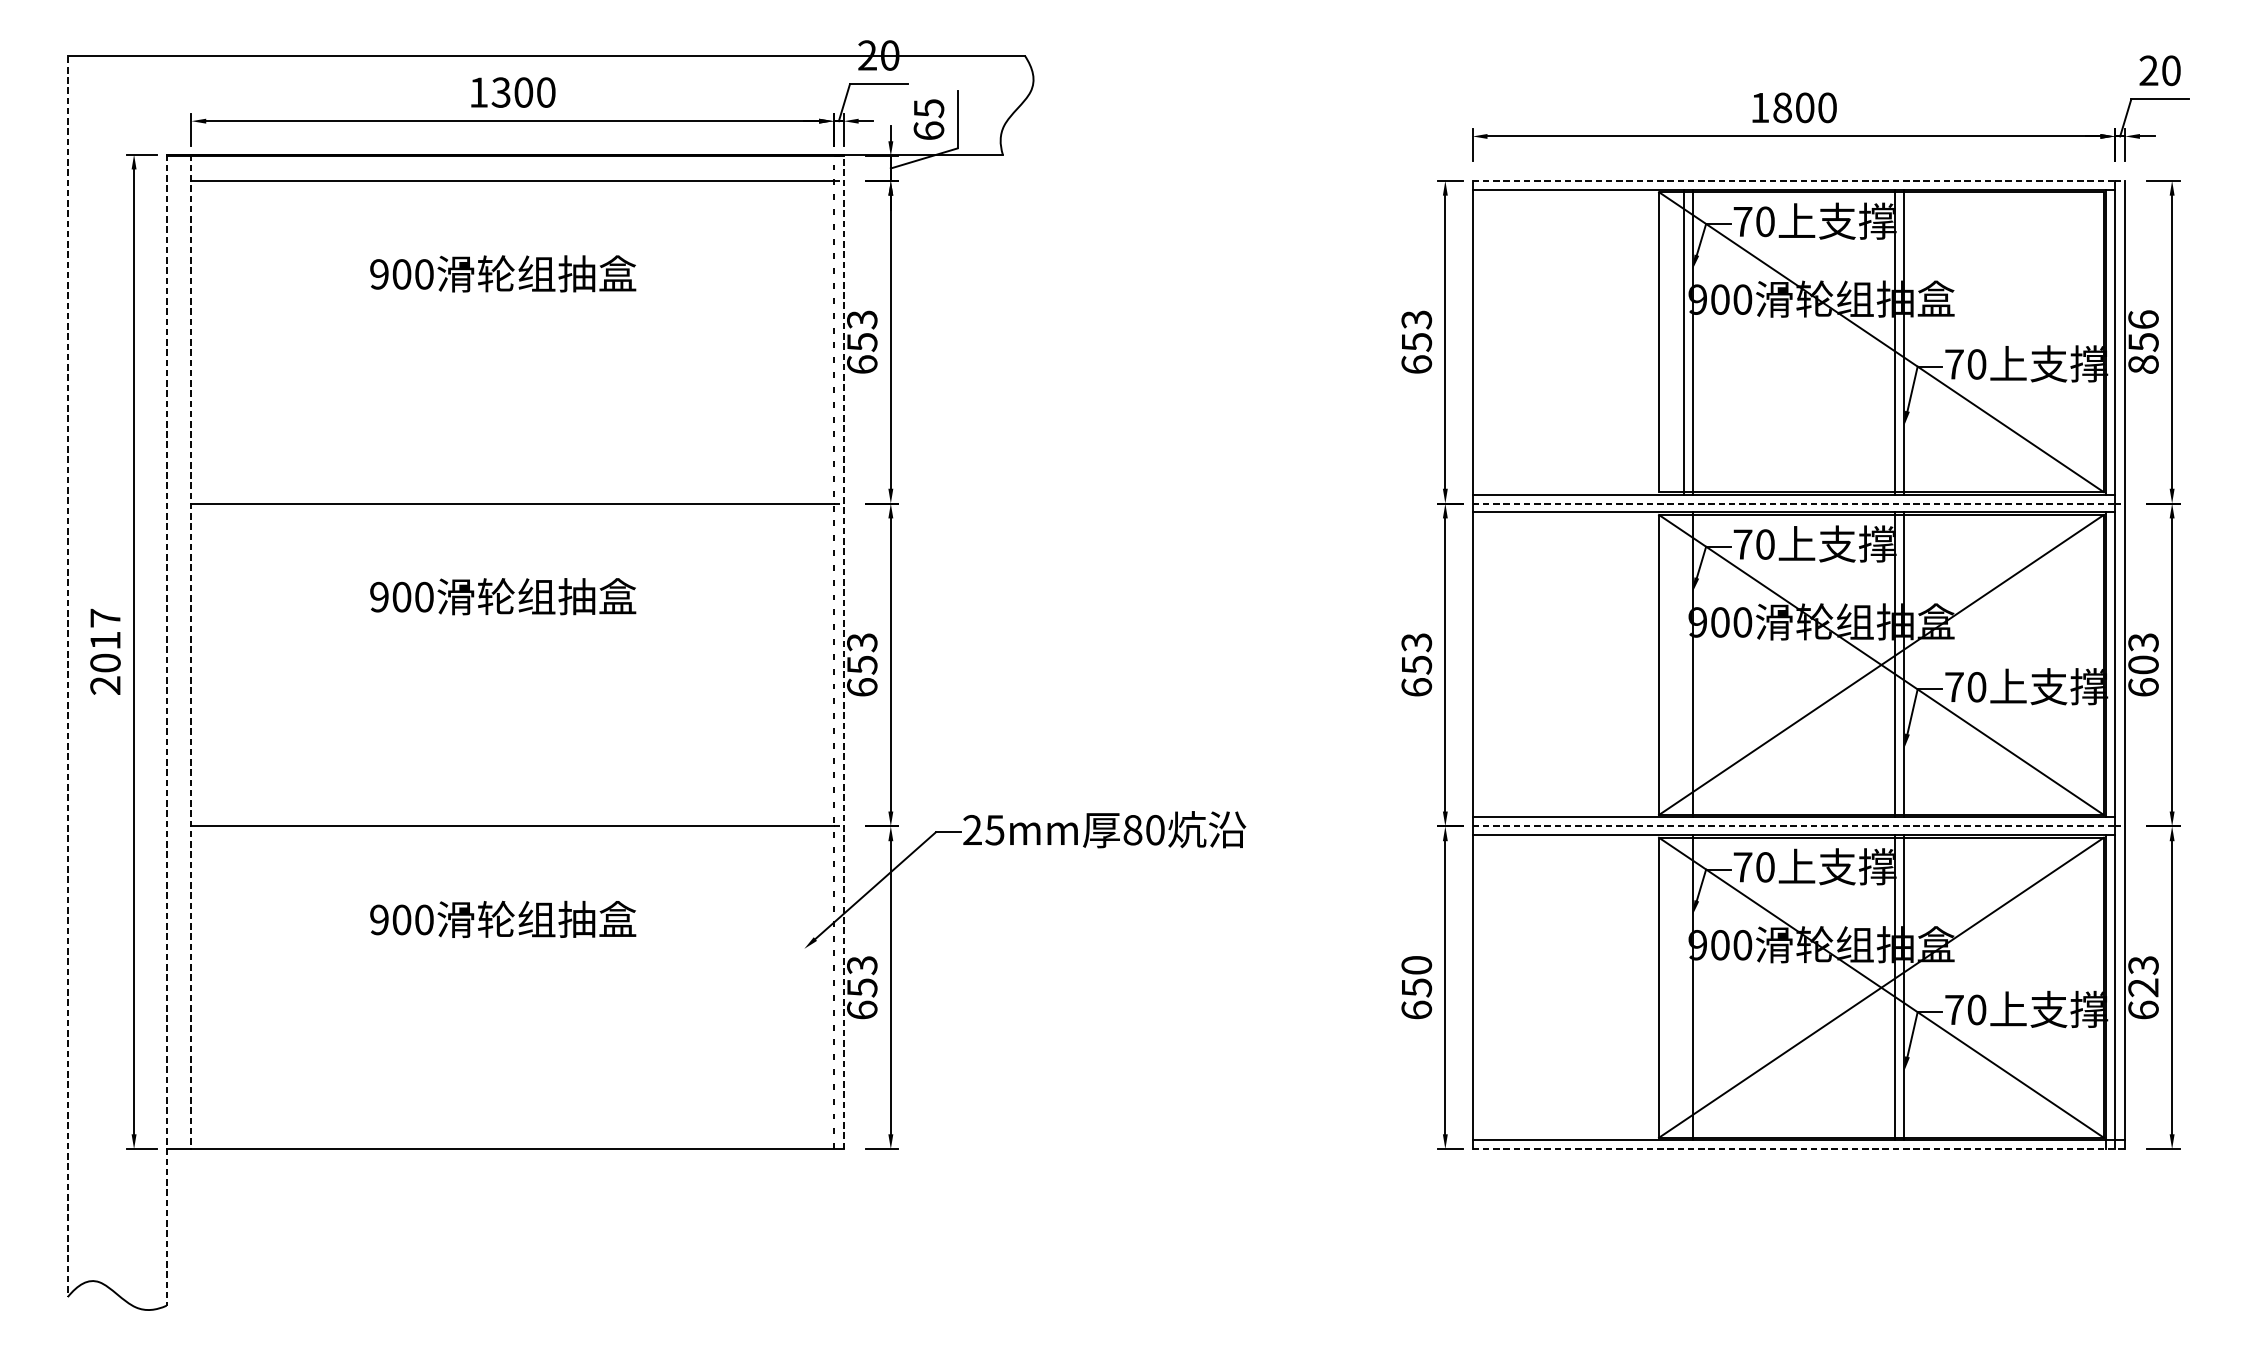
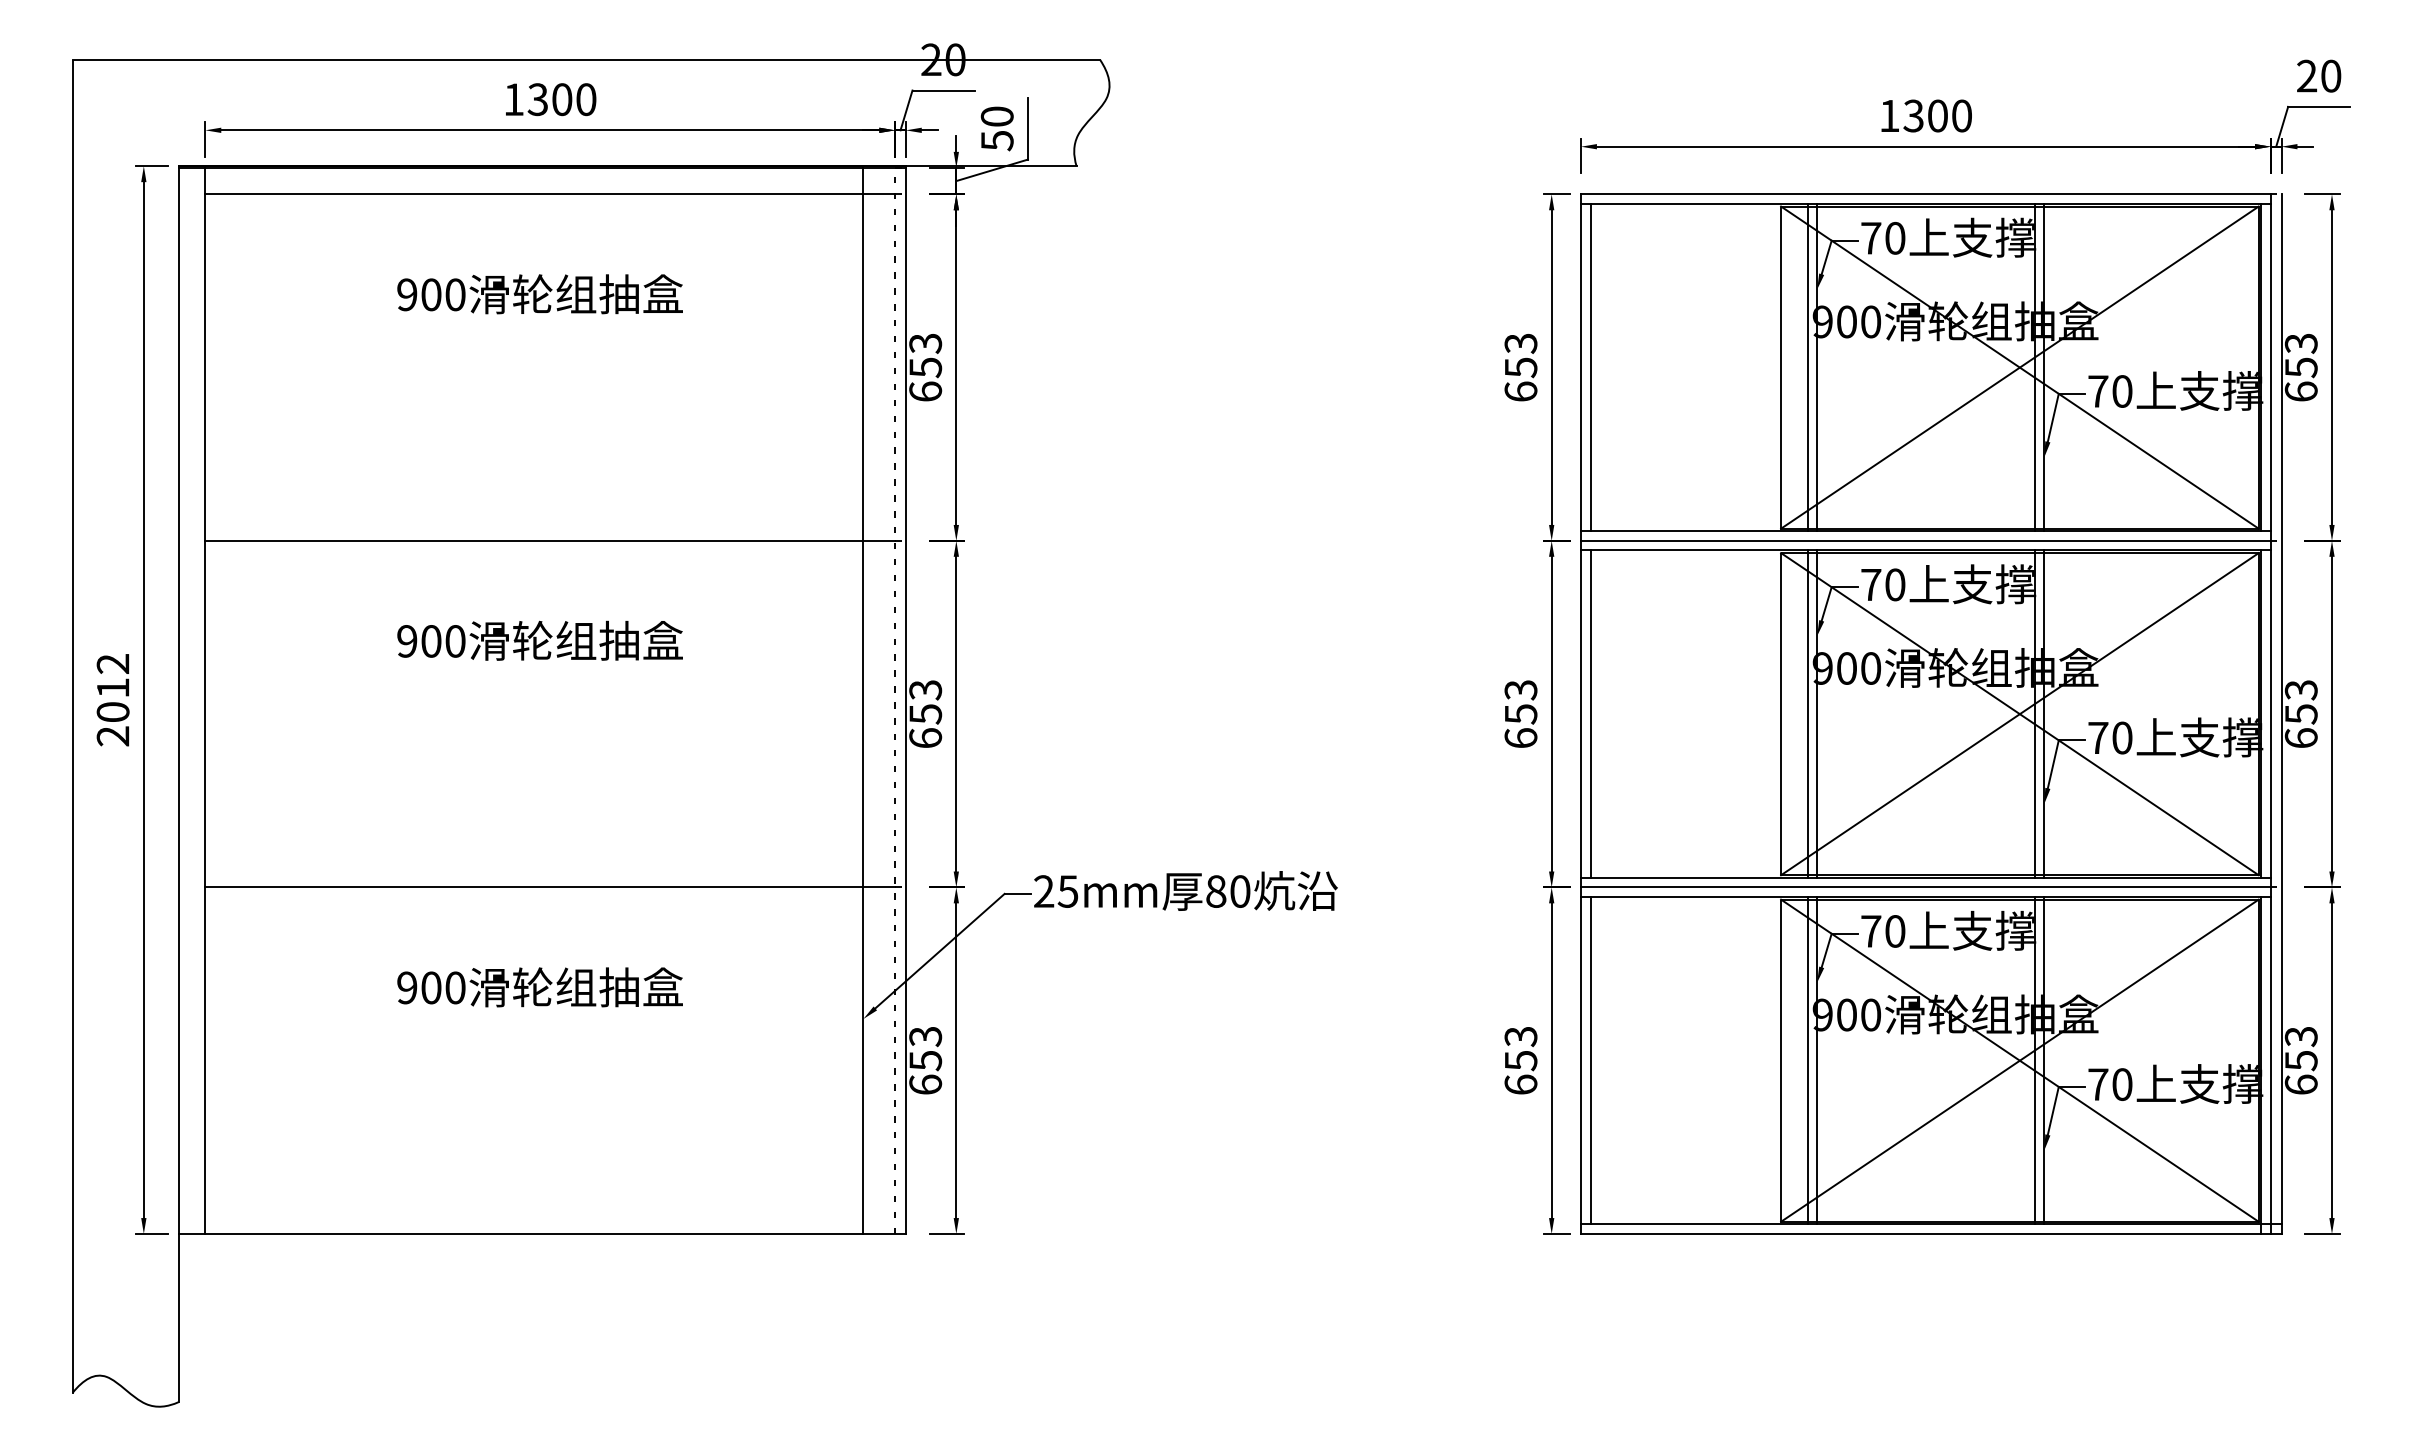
text: (1782, 107) -> (1913, 115), 1800 -> 1300
text: (928, 119) -> (996, 128), 65 -> 50
line: (1793, 180) -> (1925, 194), dashed -> solid
line: (1481, 342) -> (1590, 367), added
line: (1881, 342) -> (2019, 367), added
text: (2142, 342) -> (2300, 367), 856 -> 653
line: (1793, 503) -> (1925, 540), dashed -> solid
text: (104, 617) -> (112, 663), 2017 -> 2012
line: (191, 652) -> (205, 700), dashed -> solid
line: (804, 652) -> (863, 700), added
line: (843, 652) -> (905, 700), dashed -> solid
line: (1481, 664) -> (1590, 713), added
line: (1683, 664) -> (1807, 713), added
text: (2142, 665) -> (2300, 714), 603 -> 653
line: (67, 676) -> (72, 726), dashed -> solid
line: (166, 730) -> (178, 784), dashed -> solid
line: (1793, 826) -> (1925, 887), dashed -> solid
text: (1416, 965) -> (1520, 1036), 650 -> 653
line: (1481, 987) -> (1590, 1060), added
line: (1683, 987) -> (1807, 1060), added
text: (2142, 987) -> (2300, 1060), 623 -> 653
line: (1799, 1148) -> (1931, 1233), dashed -> solid

